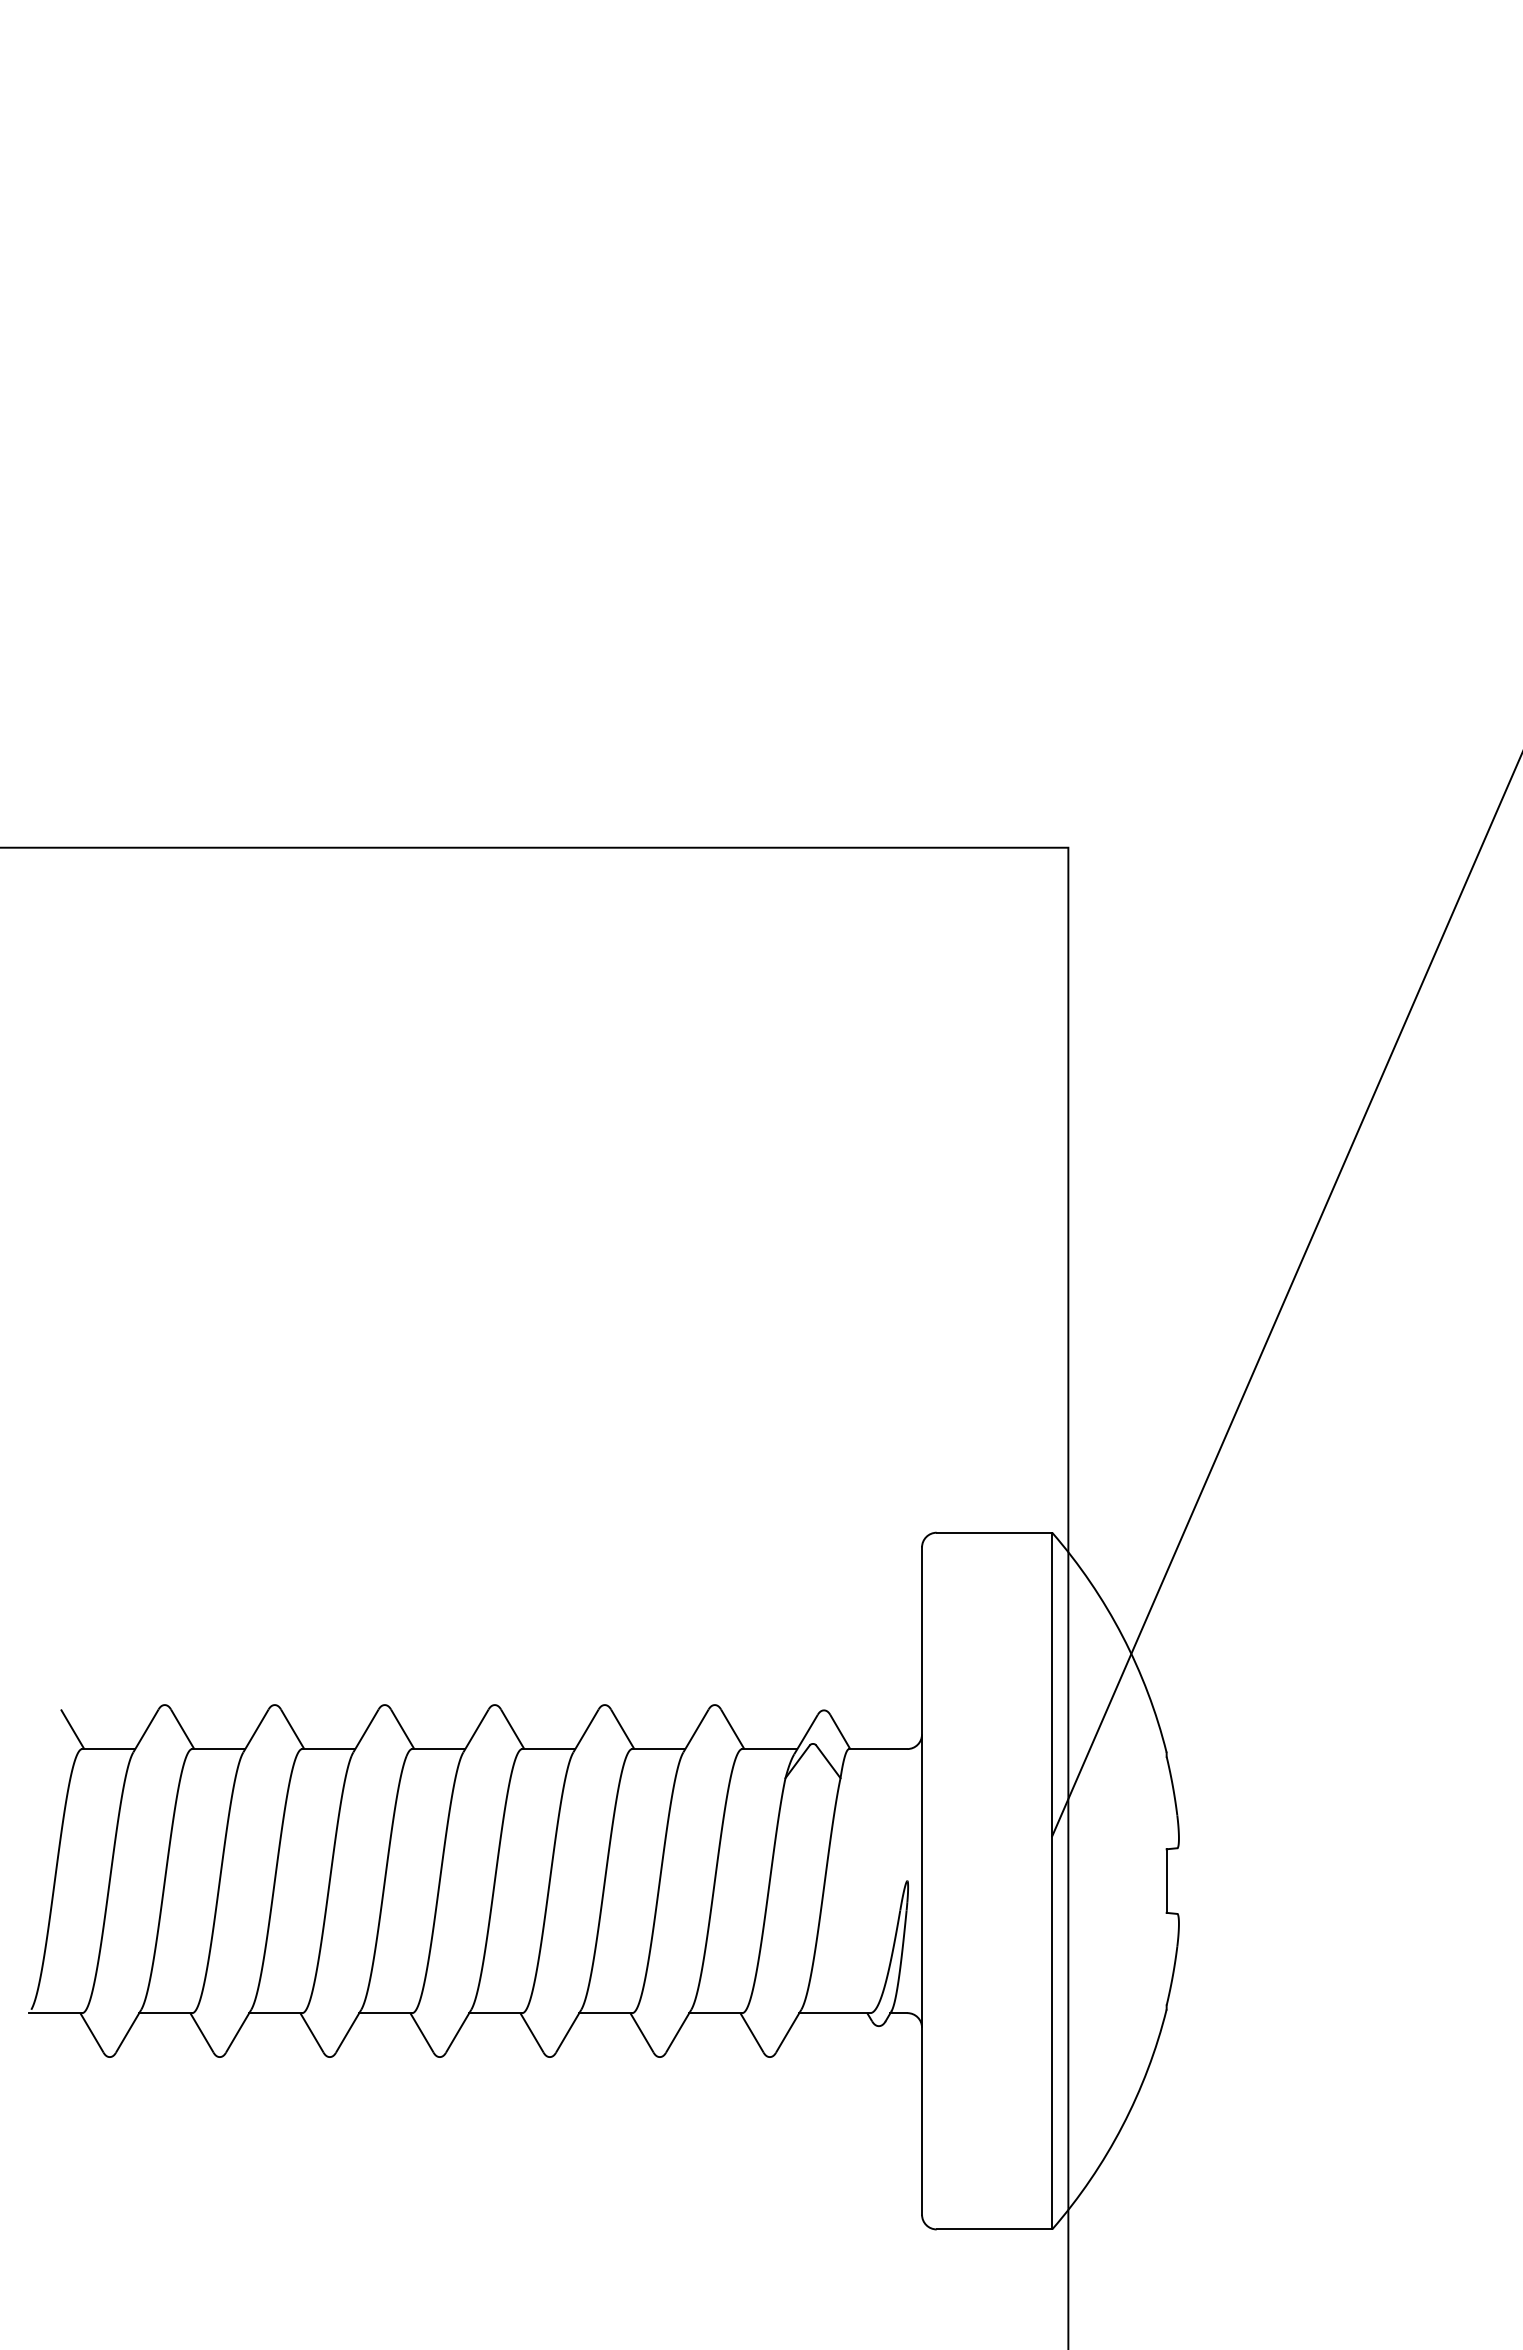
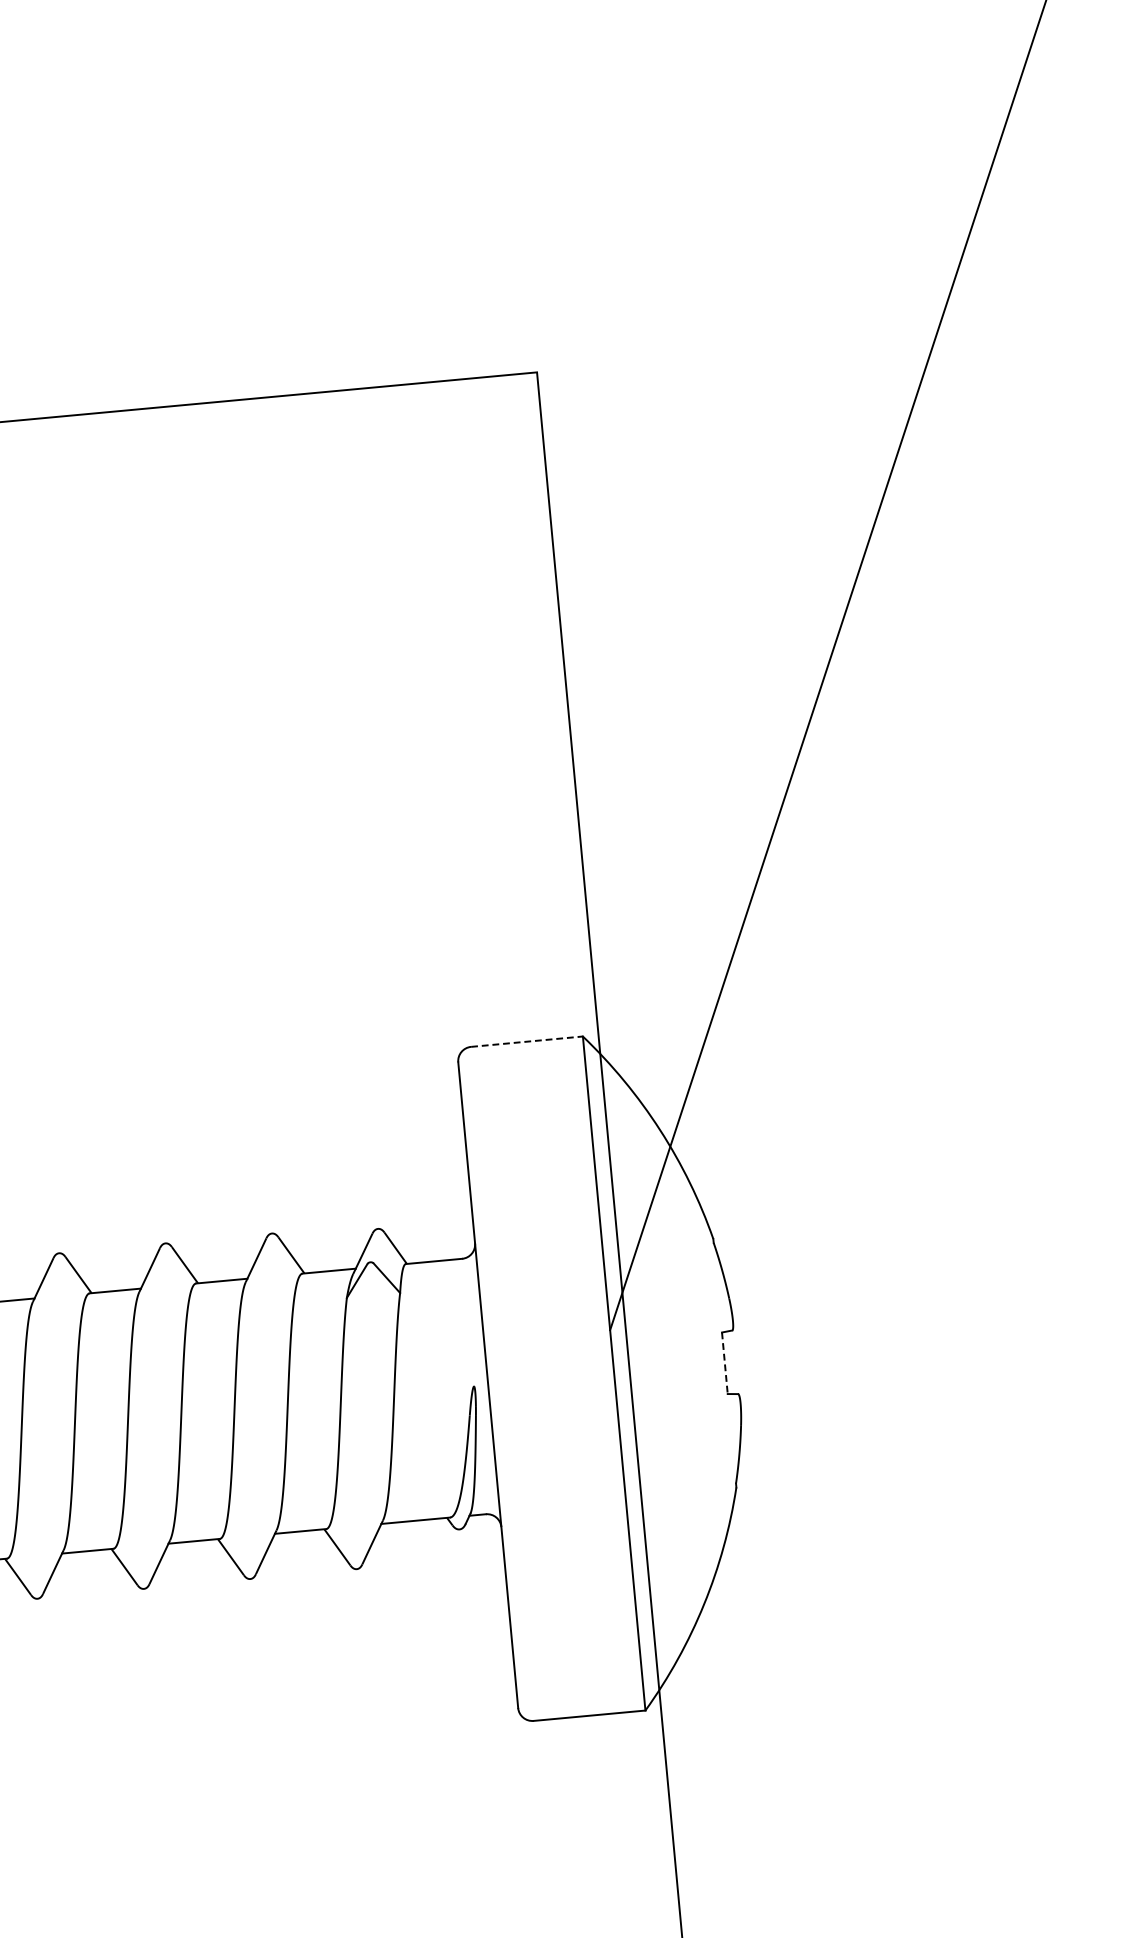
line: (994, 1532) -> (527, 1041), solid -> dashed
line: (1166, 1881) -> (724, 1363), solid -> dashed

